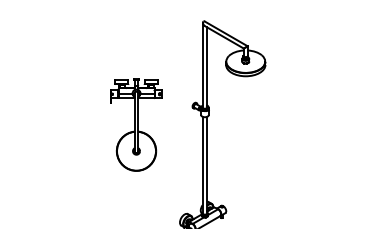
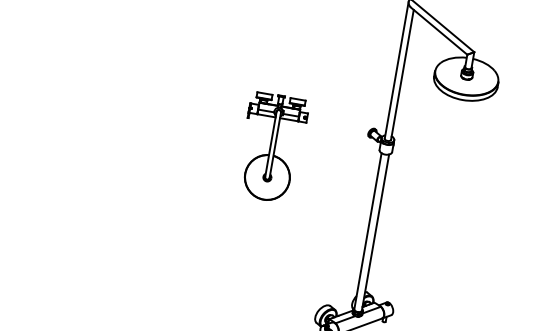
part: (136, 124) -> (272, 147), size x0.7

